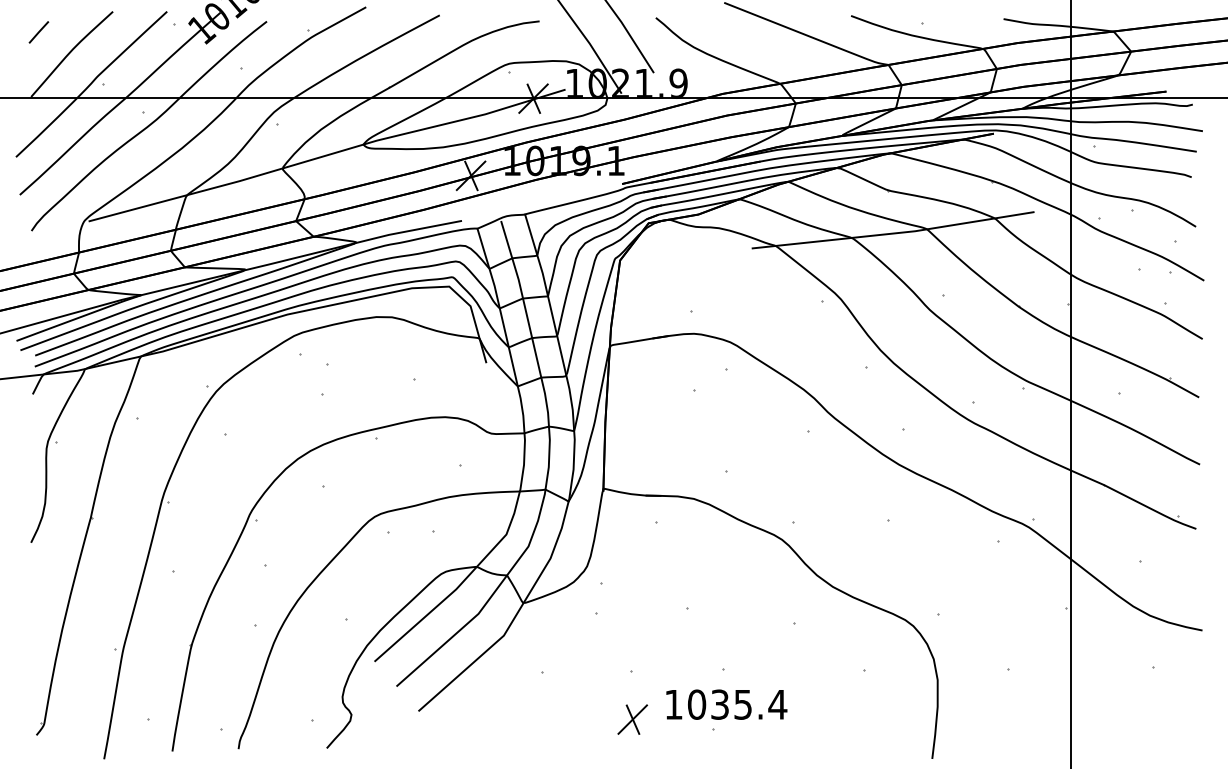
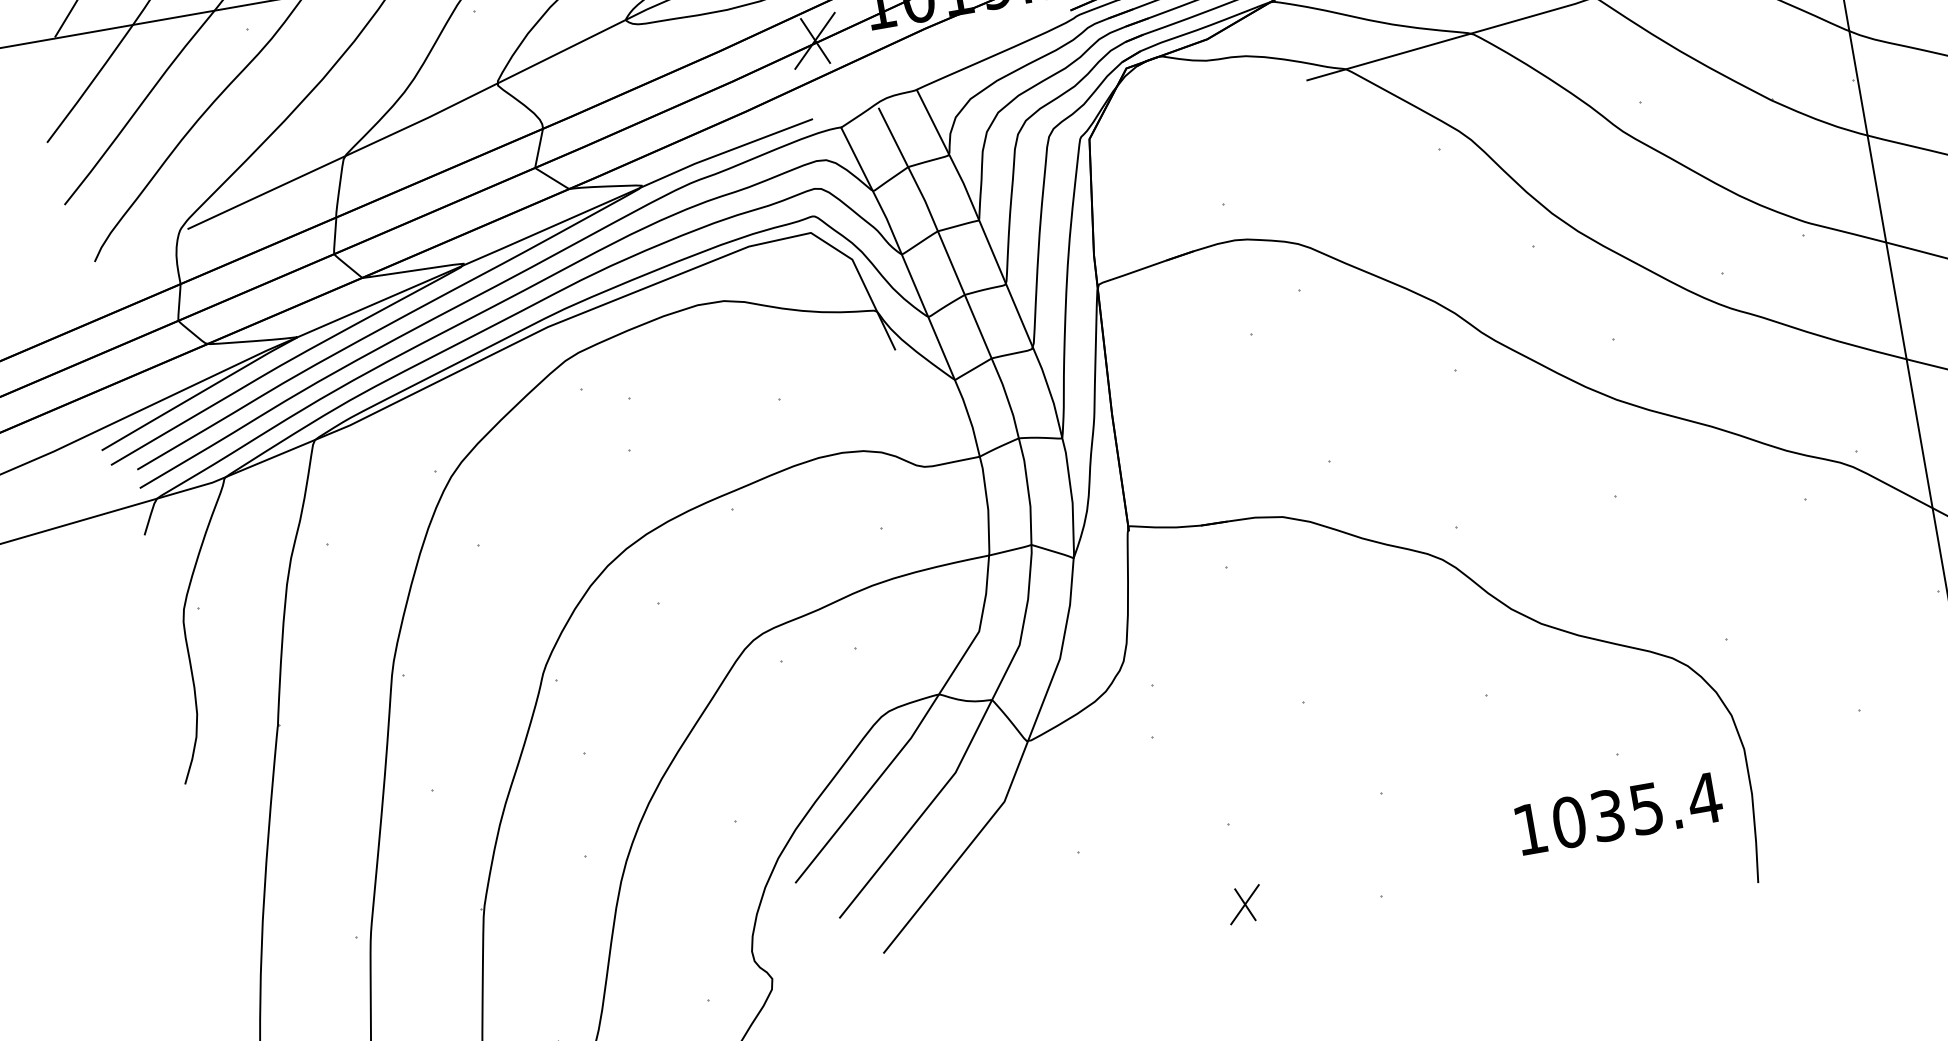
text: (726, 704) -> (1618, 813), moved
part: (632, 719) -> (1244, 904), size x0.7

